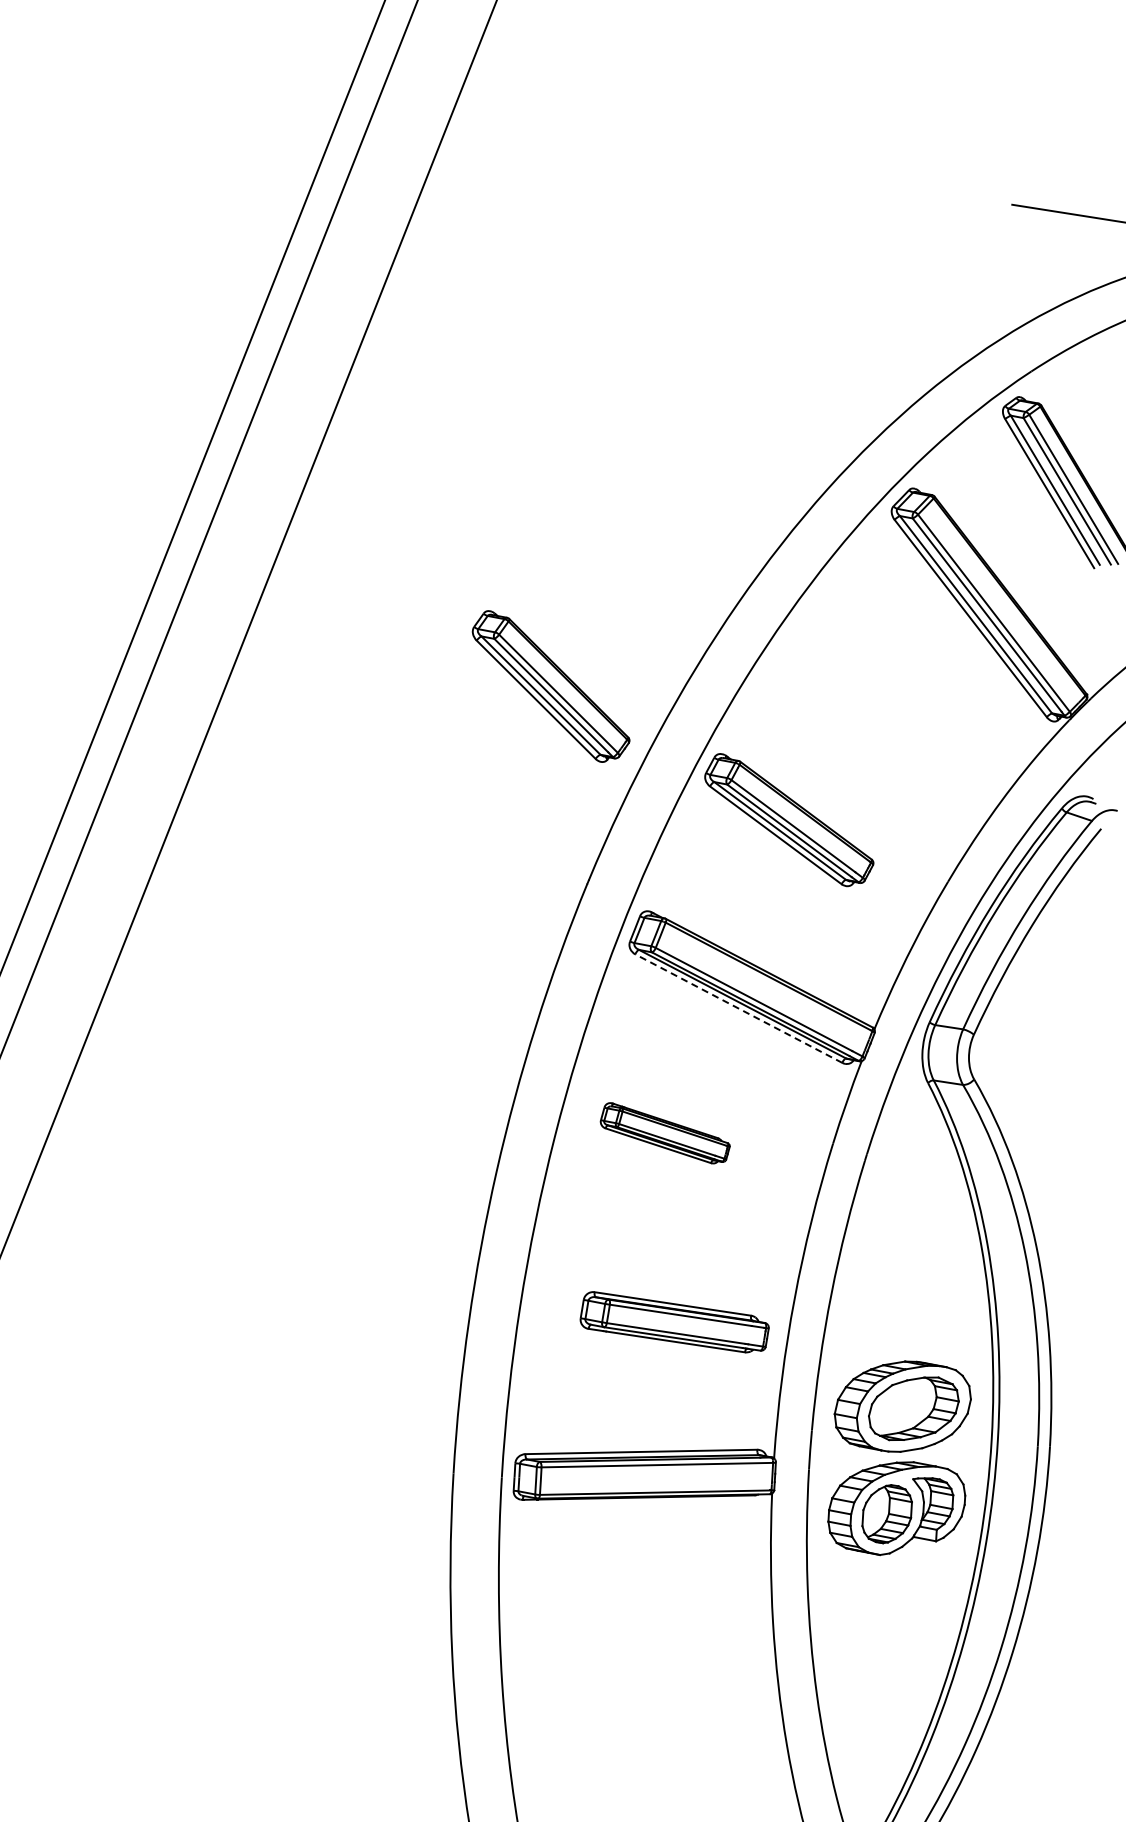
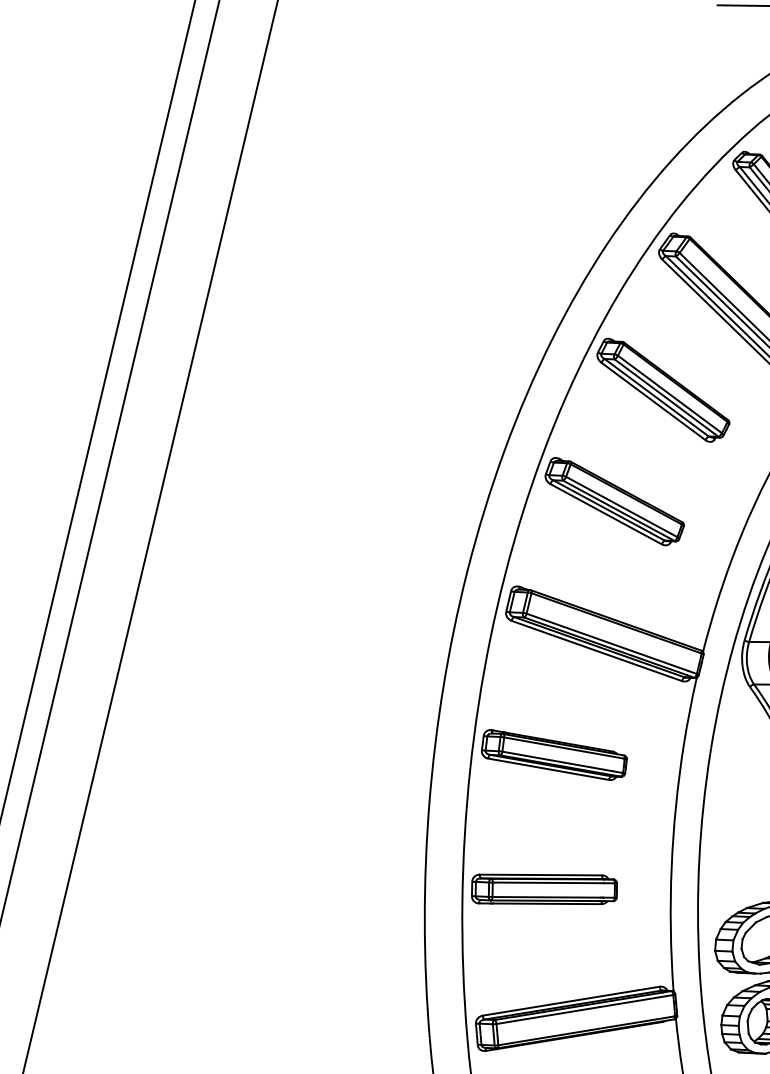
part: (550, 686) -> (662, 389), moved
line: (738, 1008) -> (596, 650), dashed -> solid
part: (665, 1133) -> (554, 754), size x1.43
part: (674, 1322) -> (544, 889), moved

